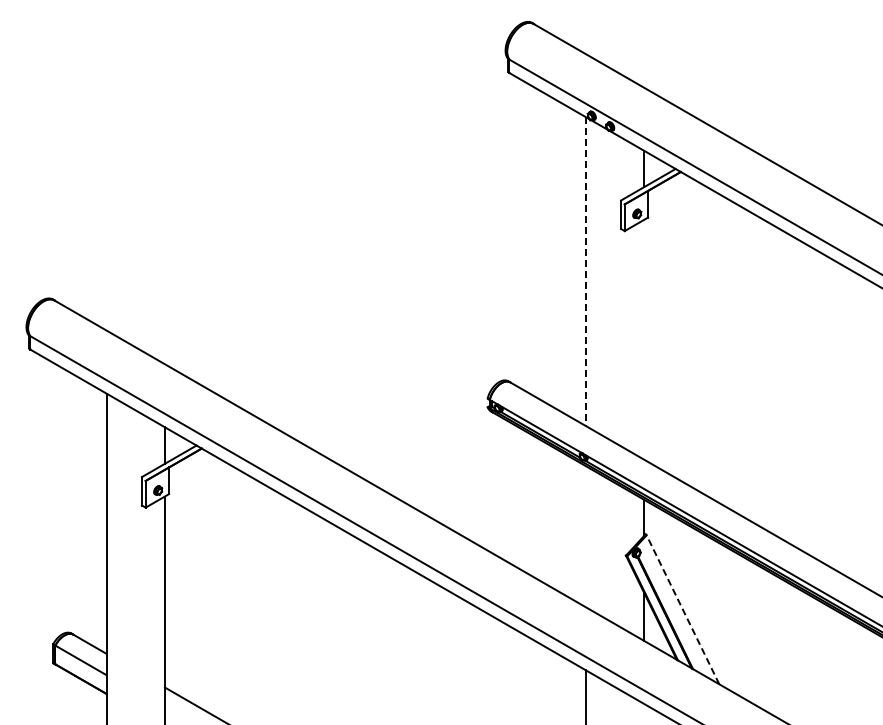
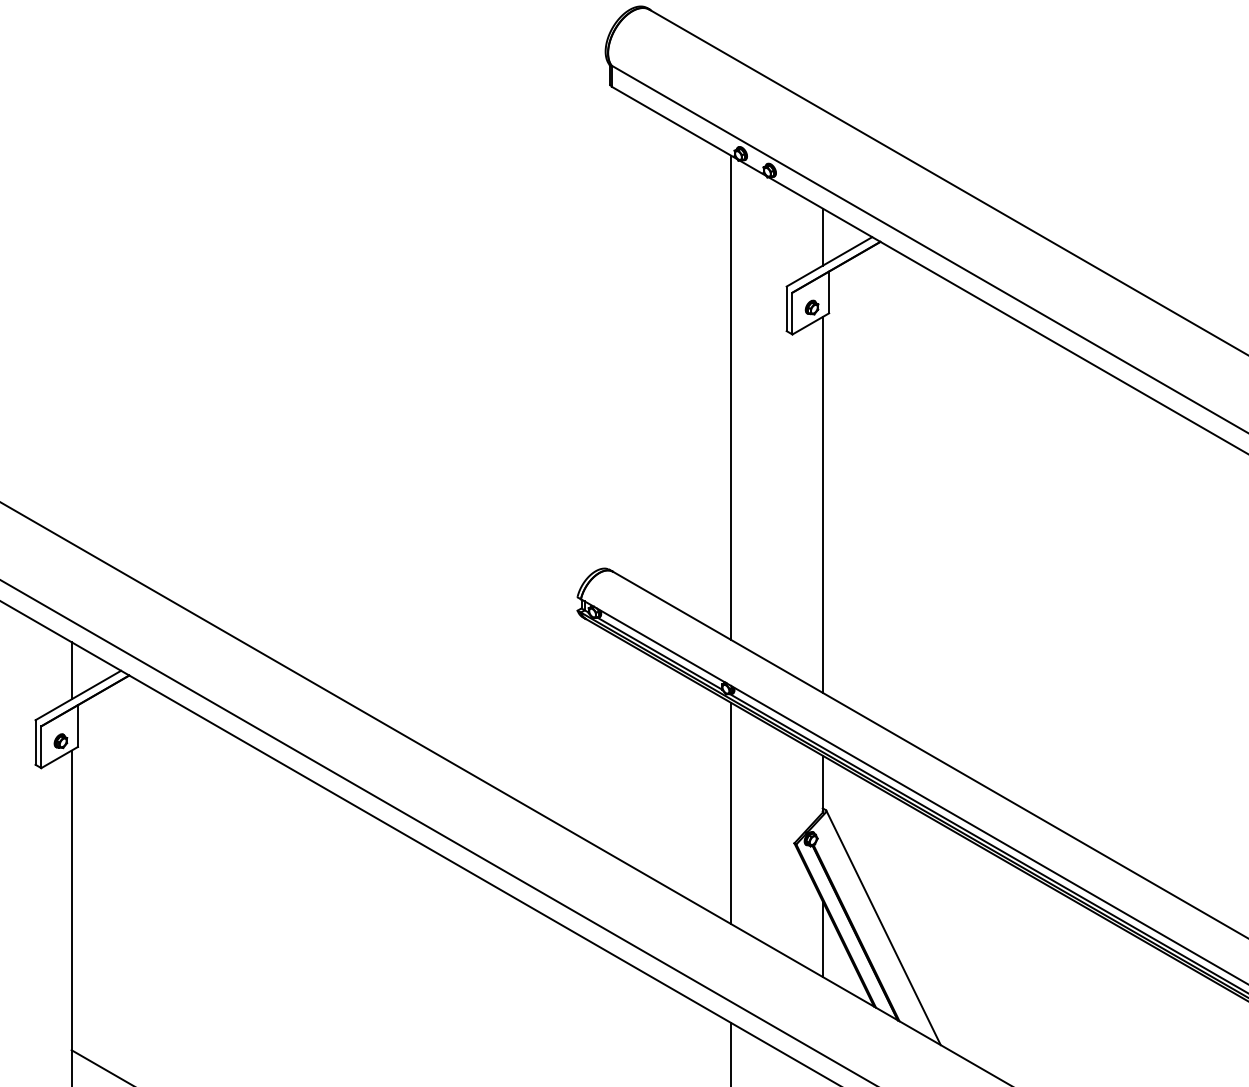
line: (585, 272) -> (730, 399), dashed -> solid
line: (644, 339) -> (823, 504), added
line: (585, 536) -> (730, 813), added
line: (682, 609) -> (883, 927), dashed -> solid

